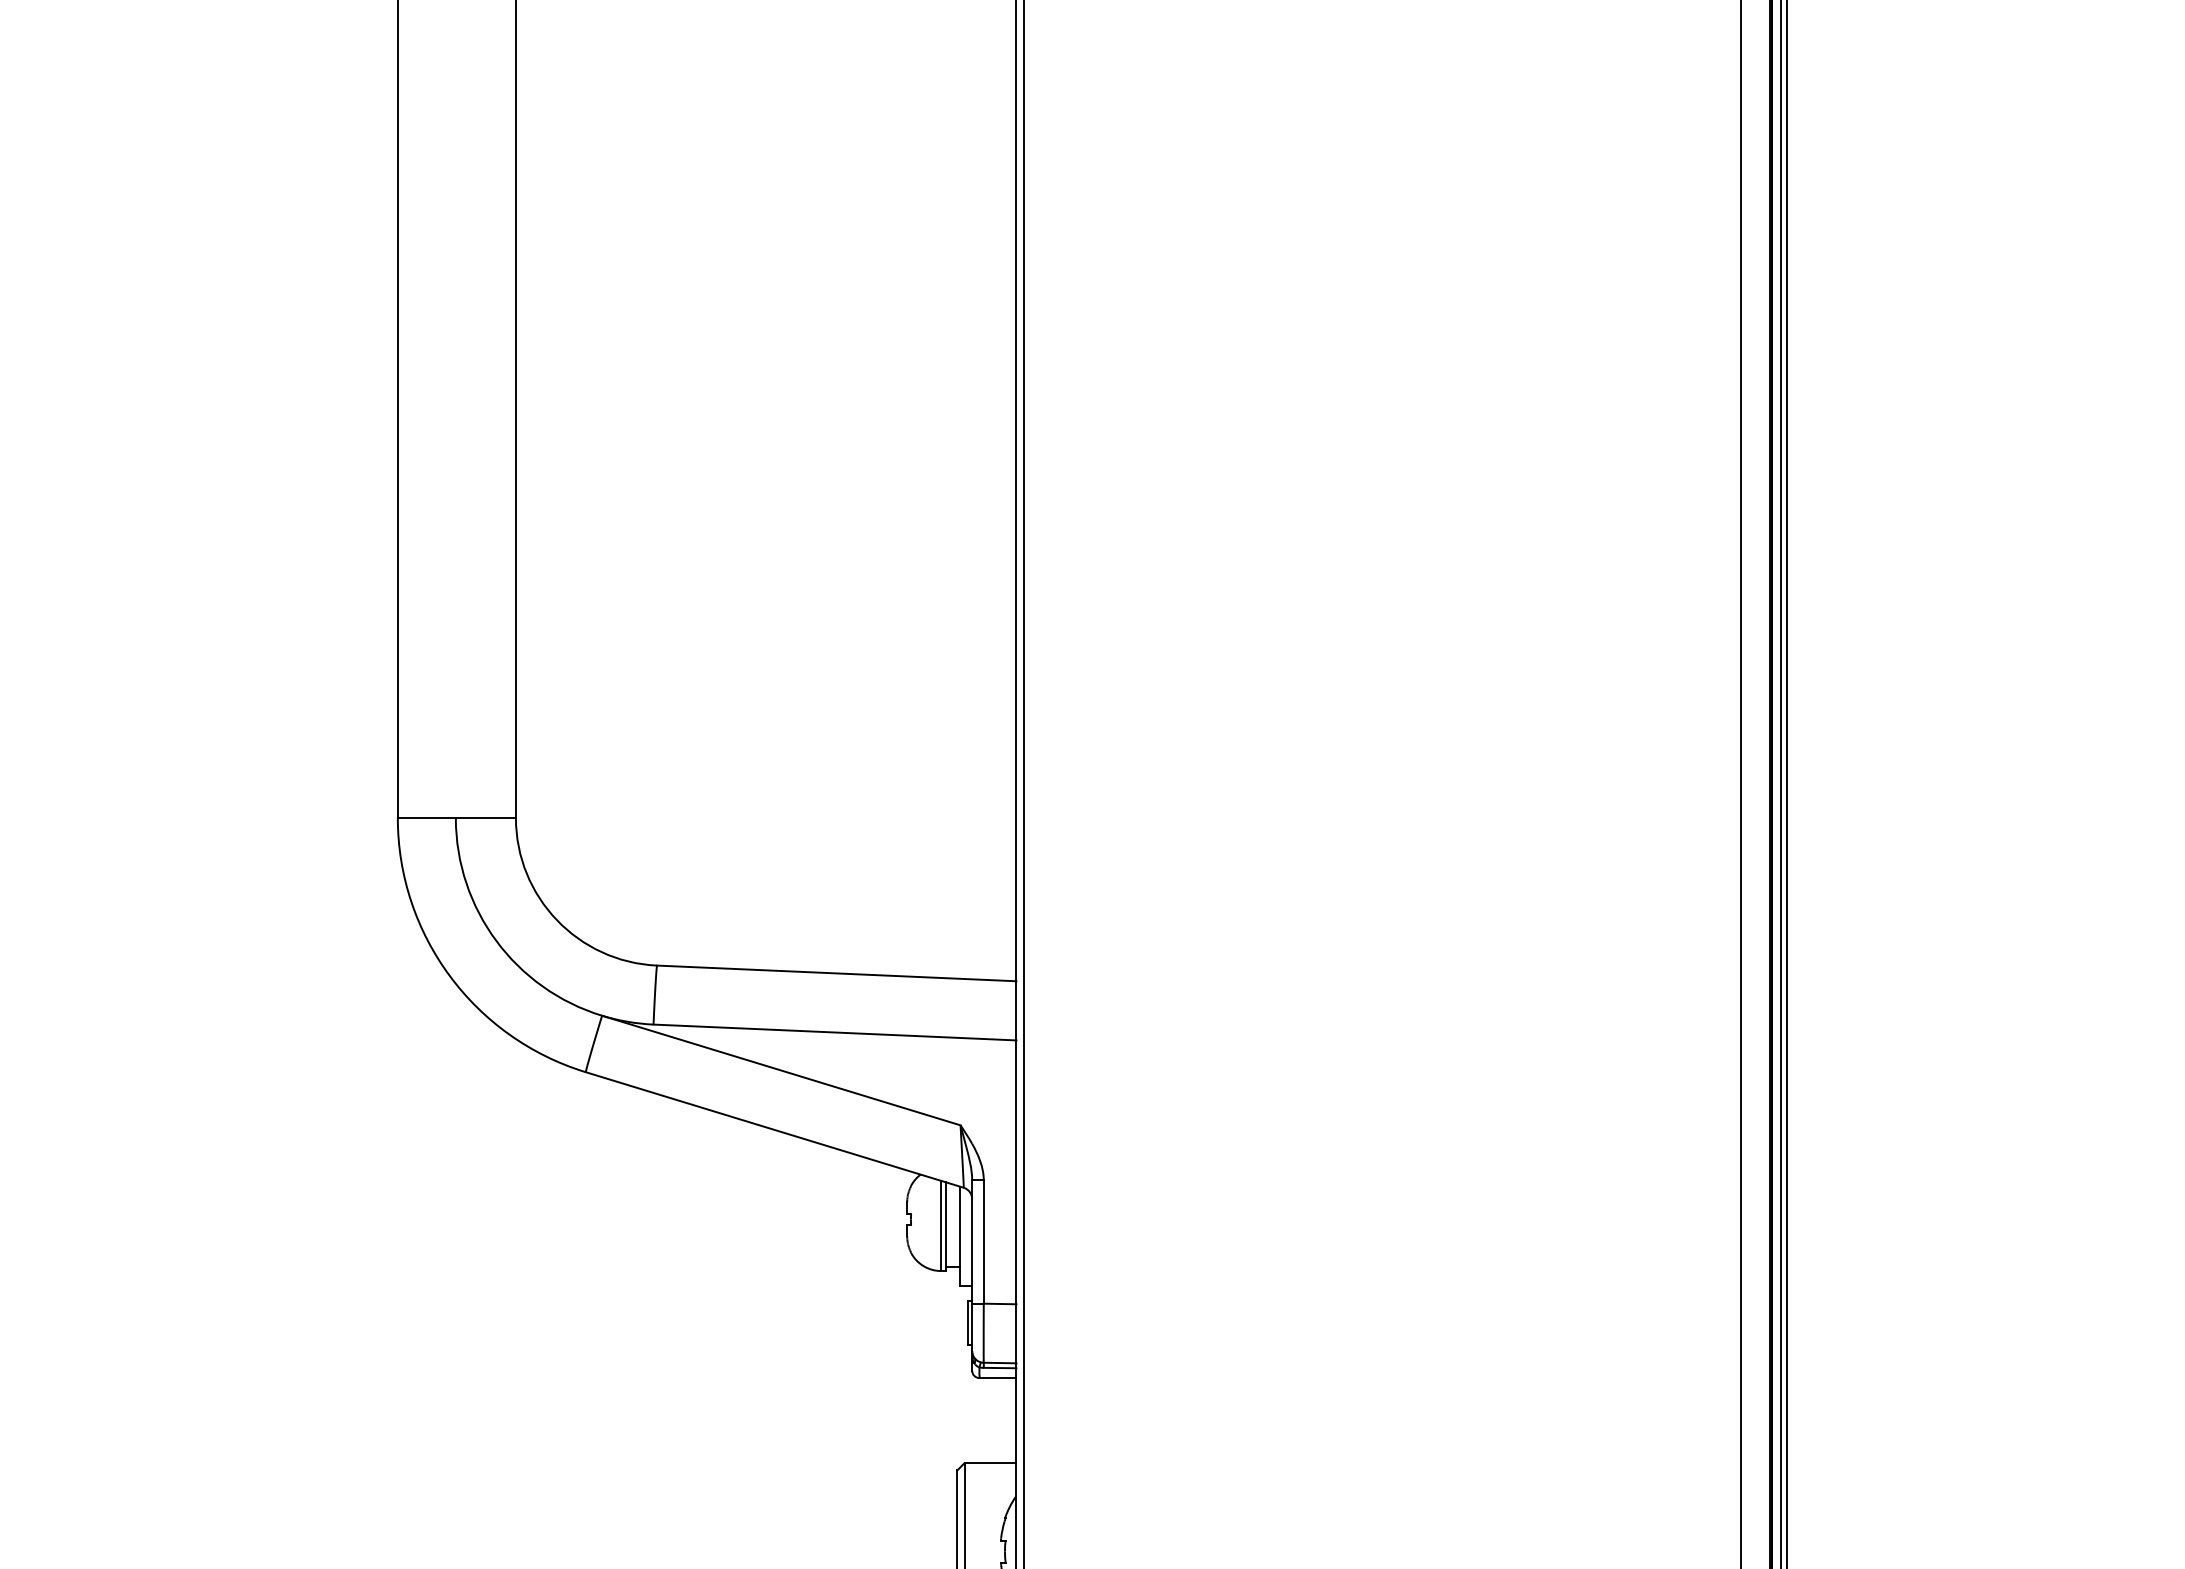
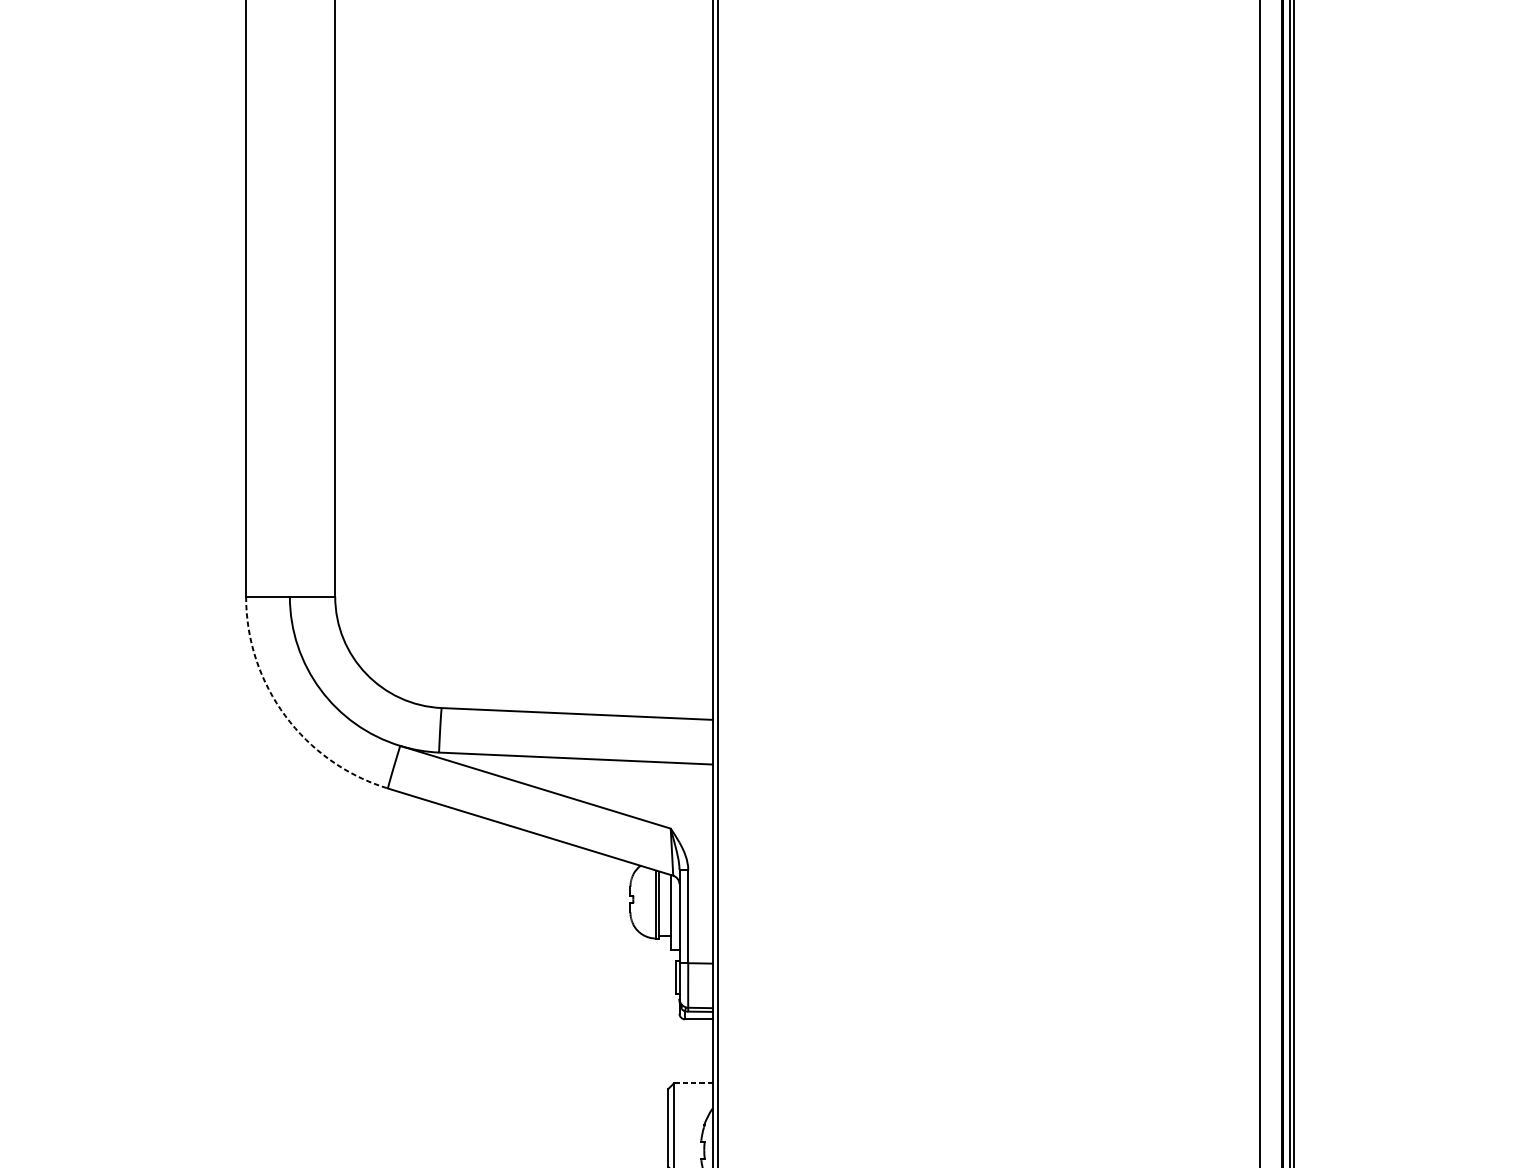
arc: (449, 976) -> (285, 716), solid -> dashed
line: (990, 1462) -> (693, 1083), solid -> dashed

